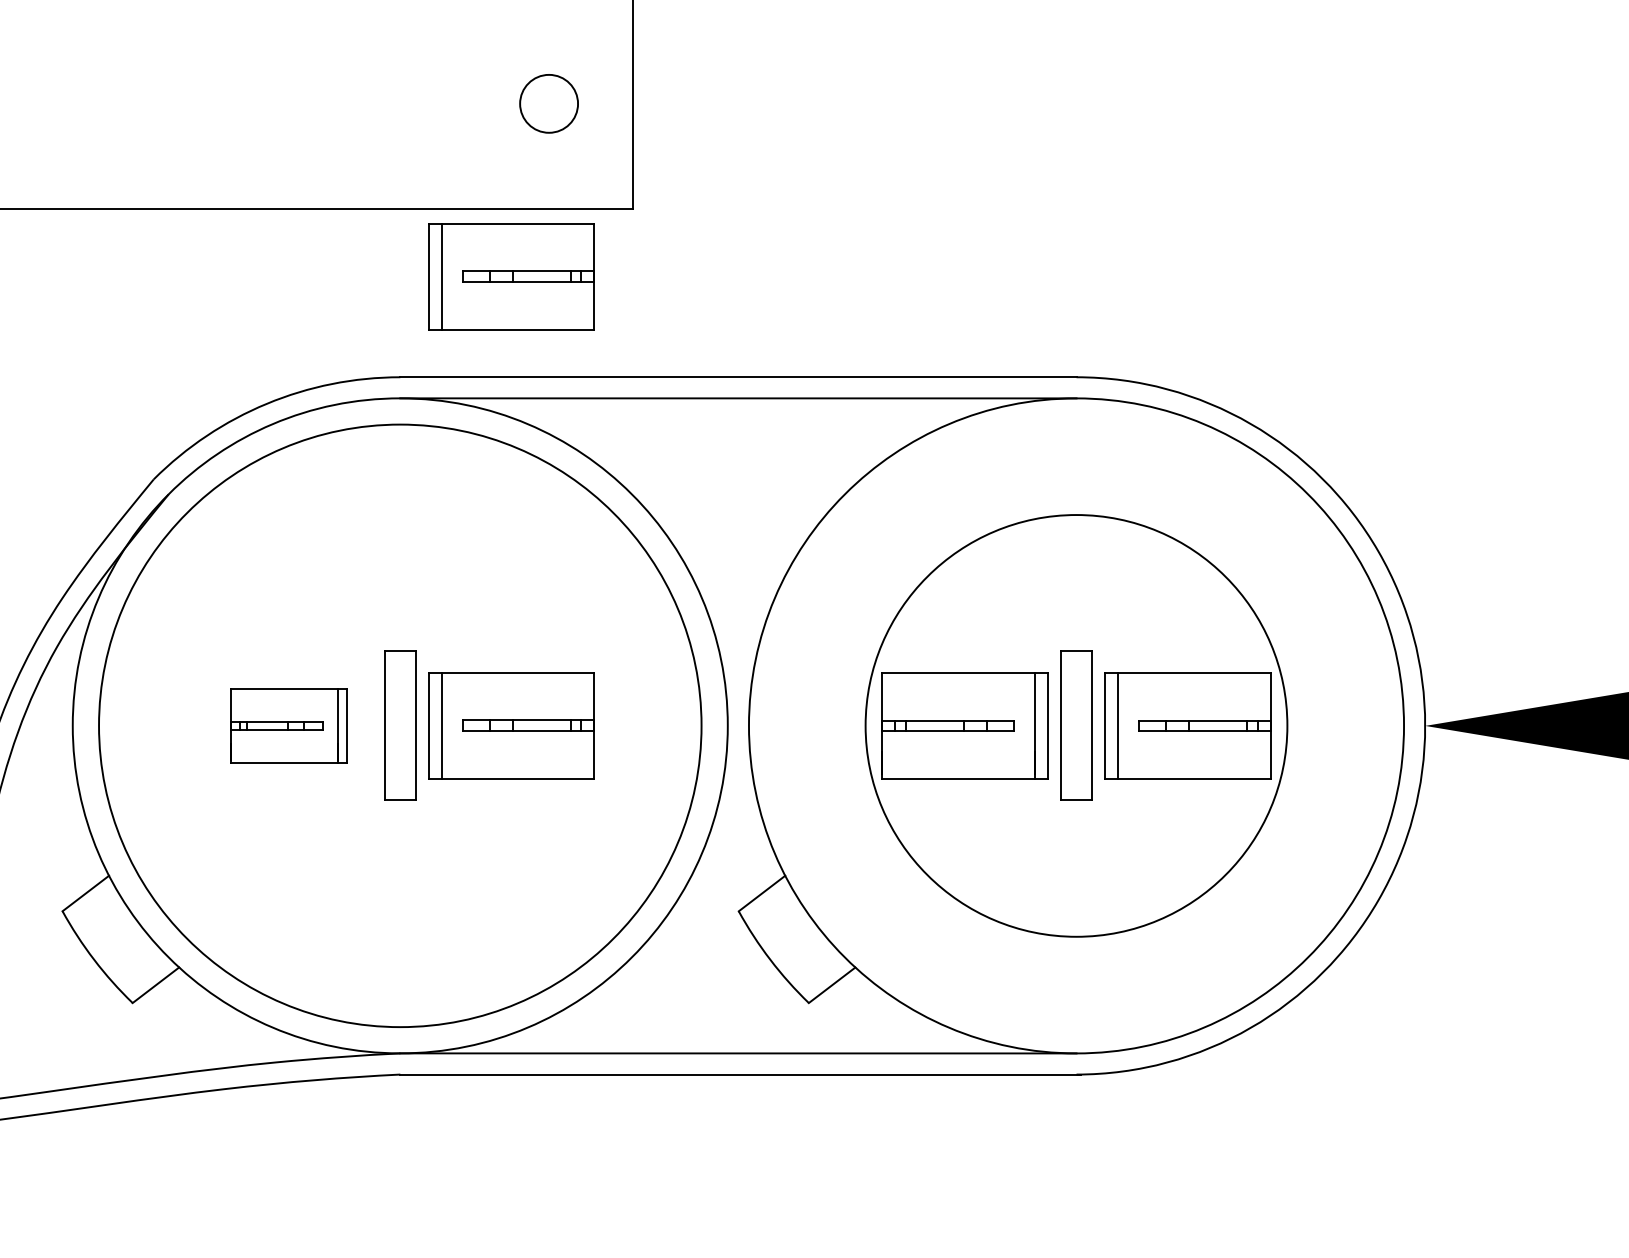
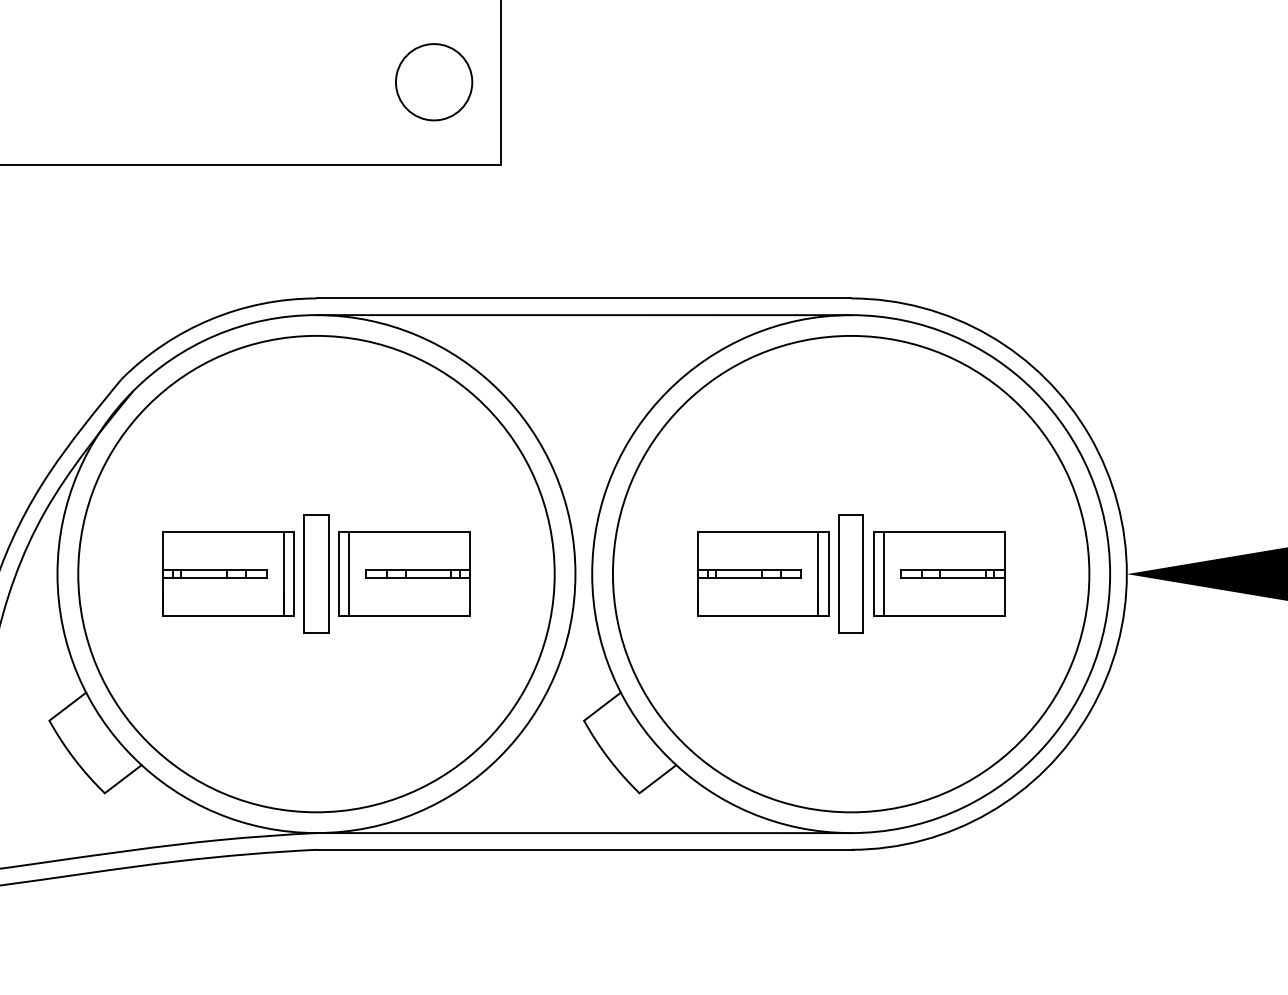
circle: (548, 104) -> (433, 82), size x1.67
part: (511, 276) -> (404, 218), removed
part: (289, 725) -> (228, 573), size x1.43
circle: (1075, 725) -> (850, 573), size x1.43

